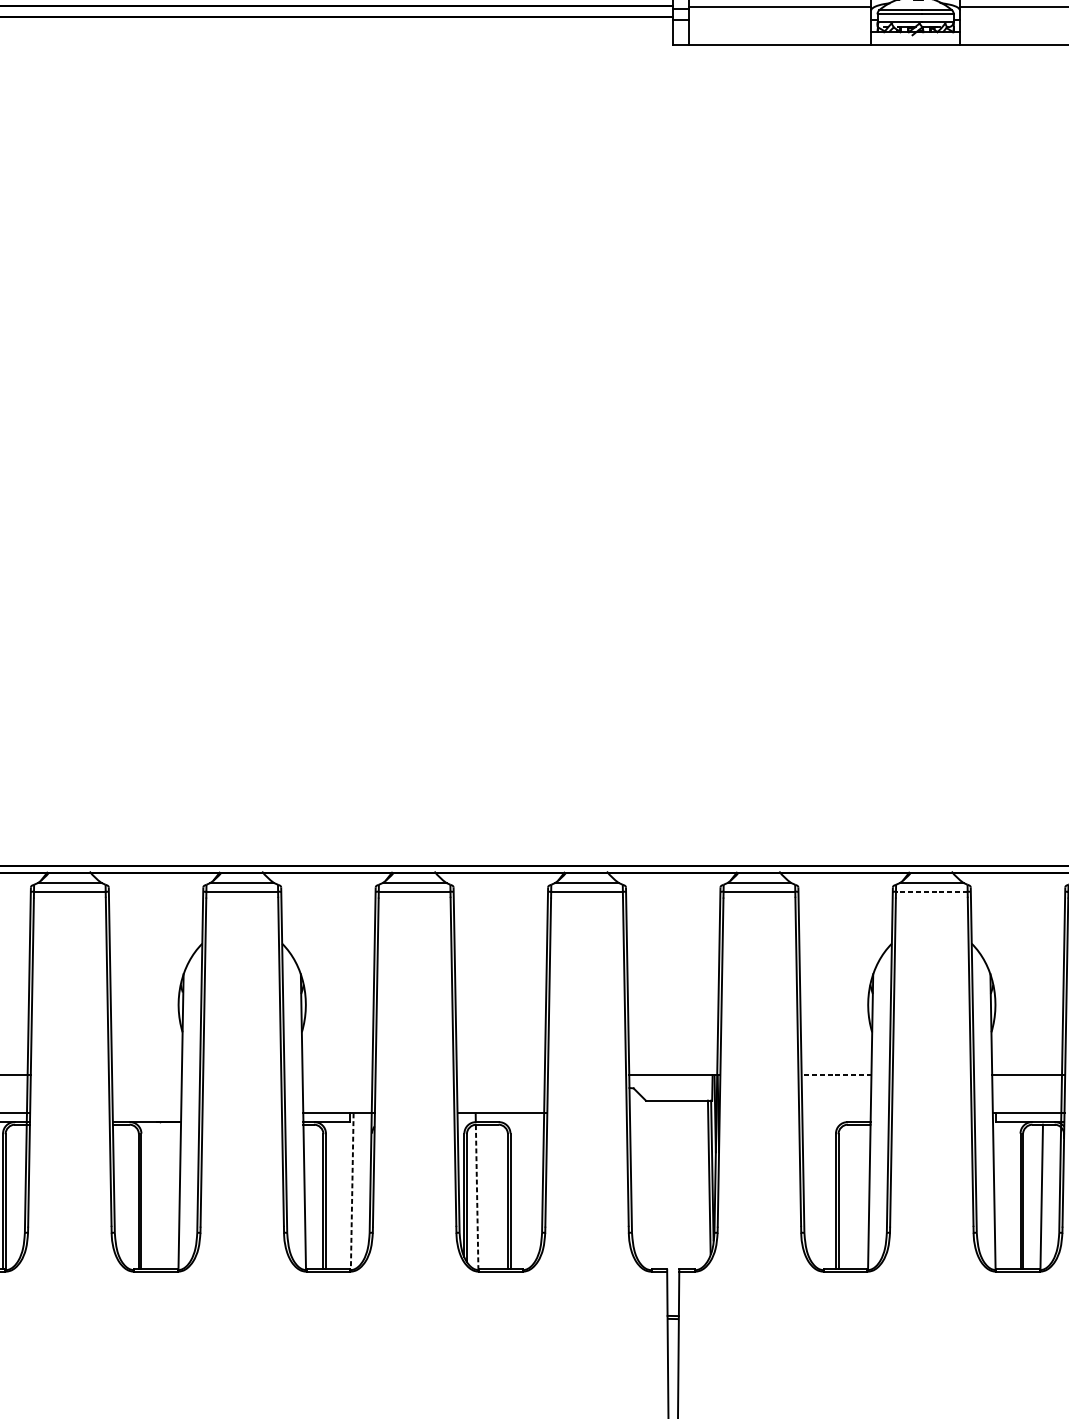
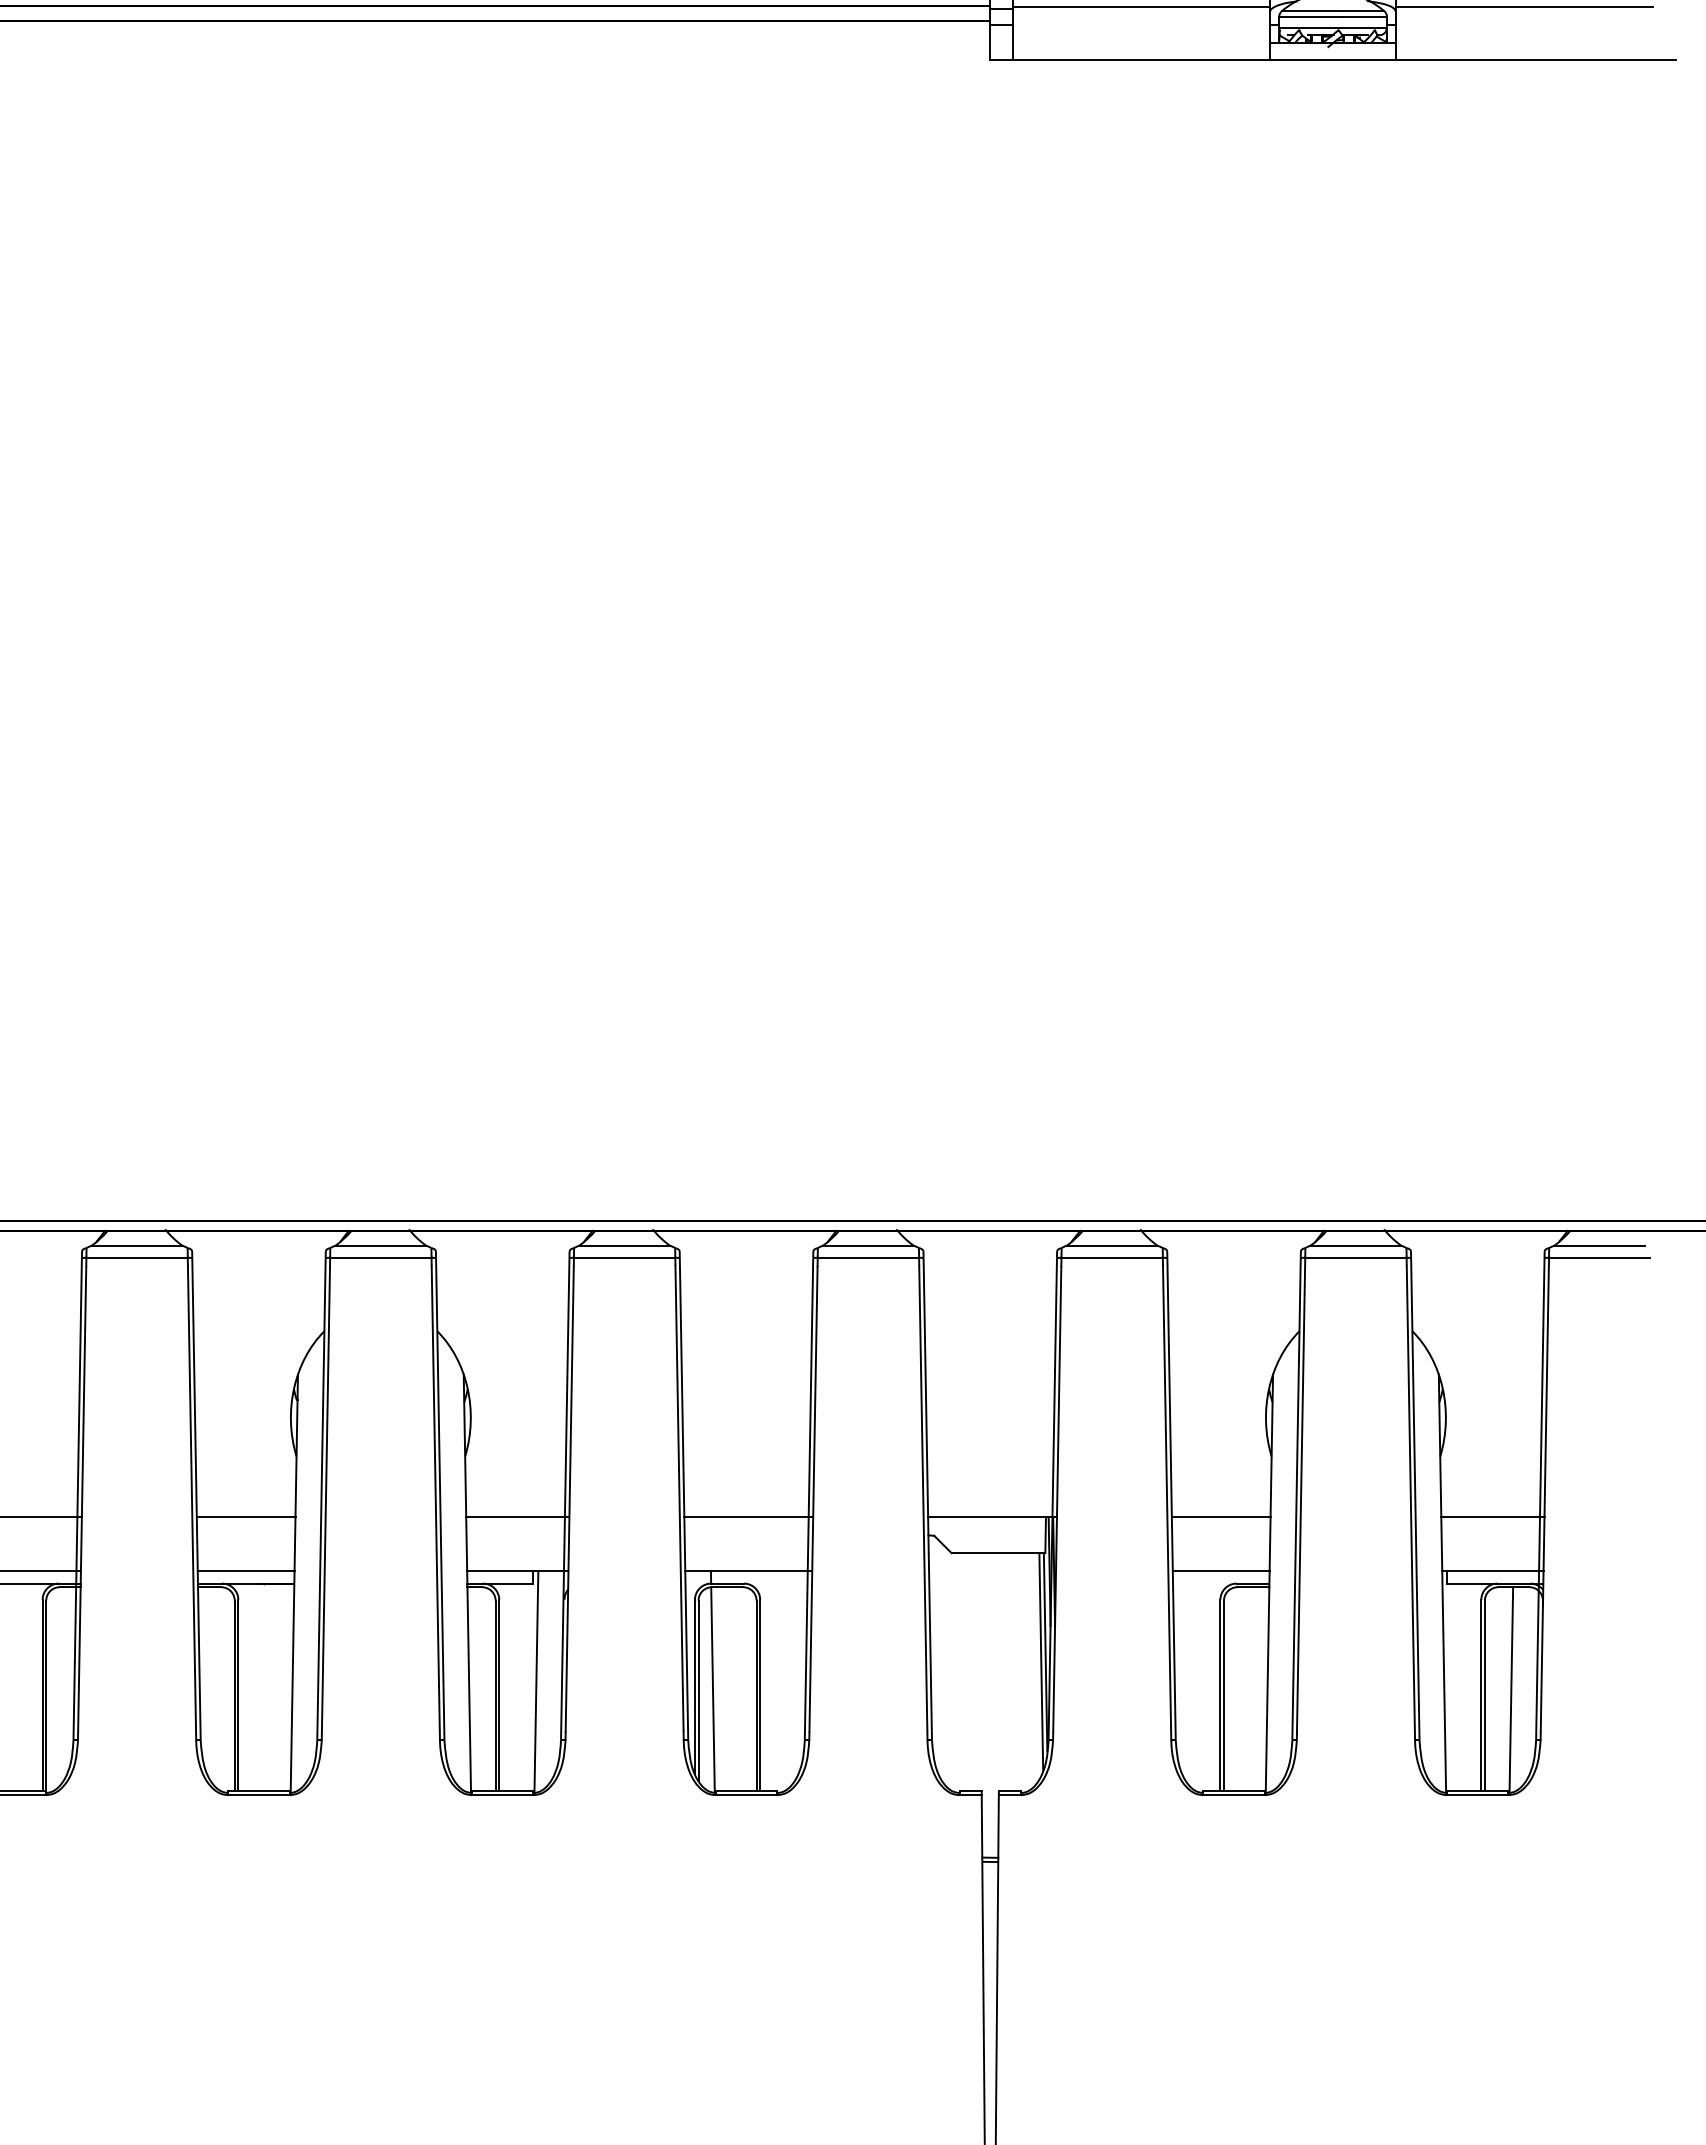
line: (931, 891) -> (1355, 1257), dashed -> solid
line: (146, 1075) -> (245, 1517), added
line: (338, 1075) -> (517, 1517), added
line: (502, 1075) -> (748, 1517), added
line: (836, 1075) -> (1220, 1517), dashed -> solid
line: (146, 1113) -> (245, 1571), added
line: (836, 1113) -> (1220, 1571), added
line: (352, 1192) -> (536, 1682), dashed -> solid
line: (477, 1197) -> (713, 1690), dashed -> solid

